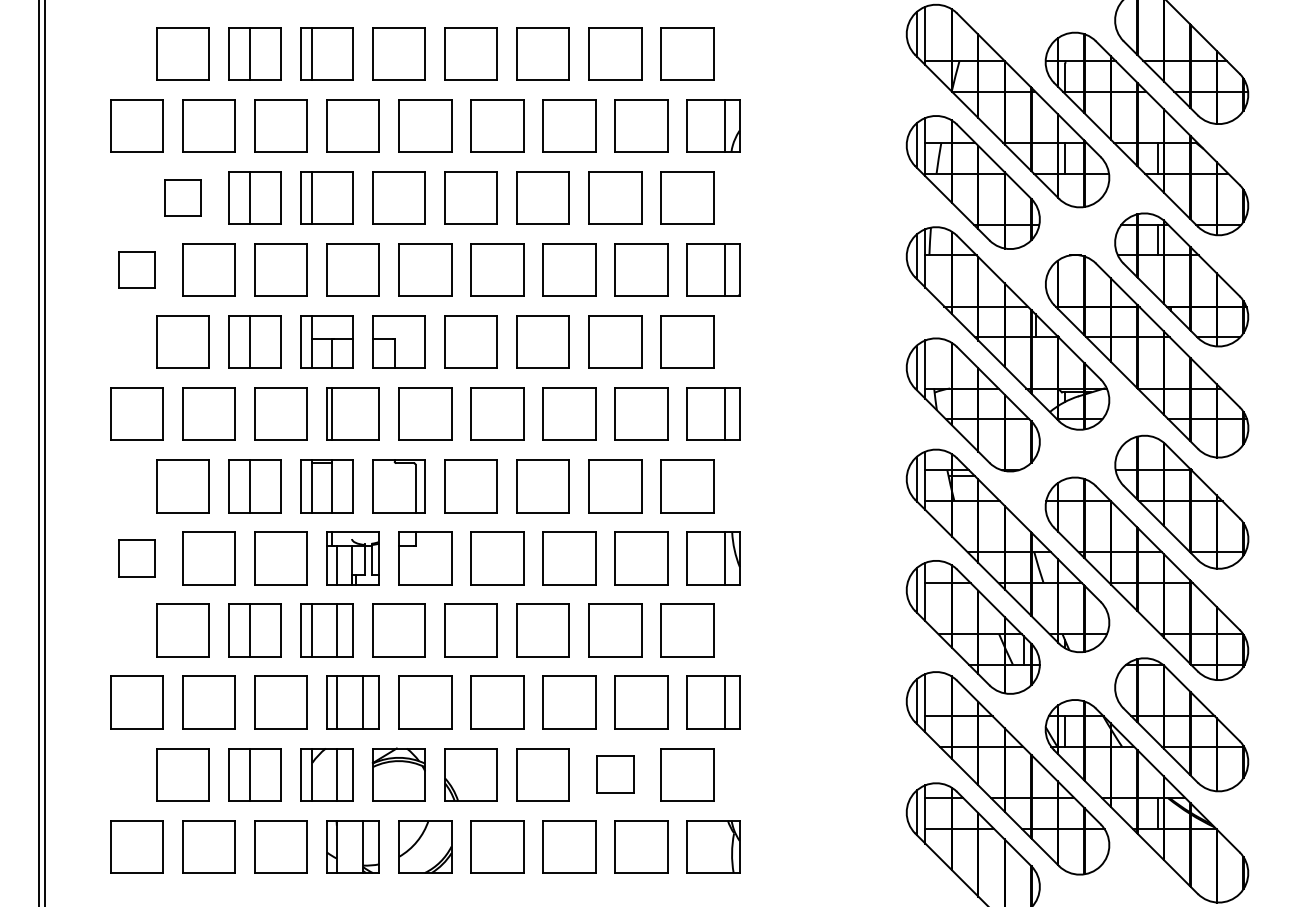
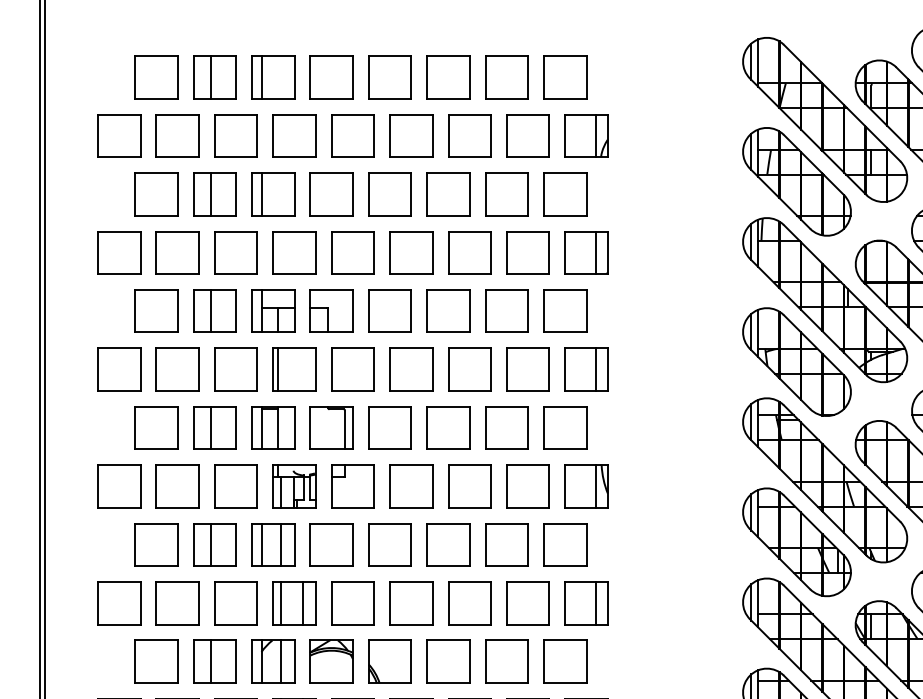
part: (182, 197) -> (156, 194), size x1.43
part: (136, 269) -> (118, 252), size x1.43
part: (136, 558) -> (118, 486), size x1.43
part: (615, 774) -> (507, 661), size x1.43

